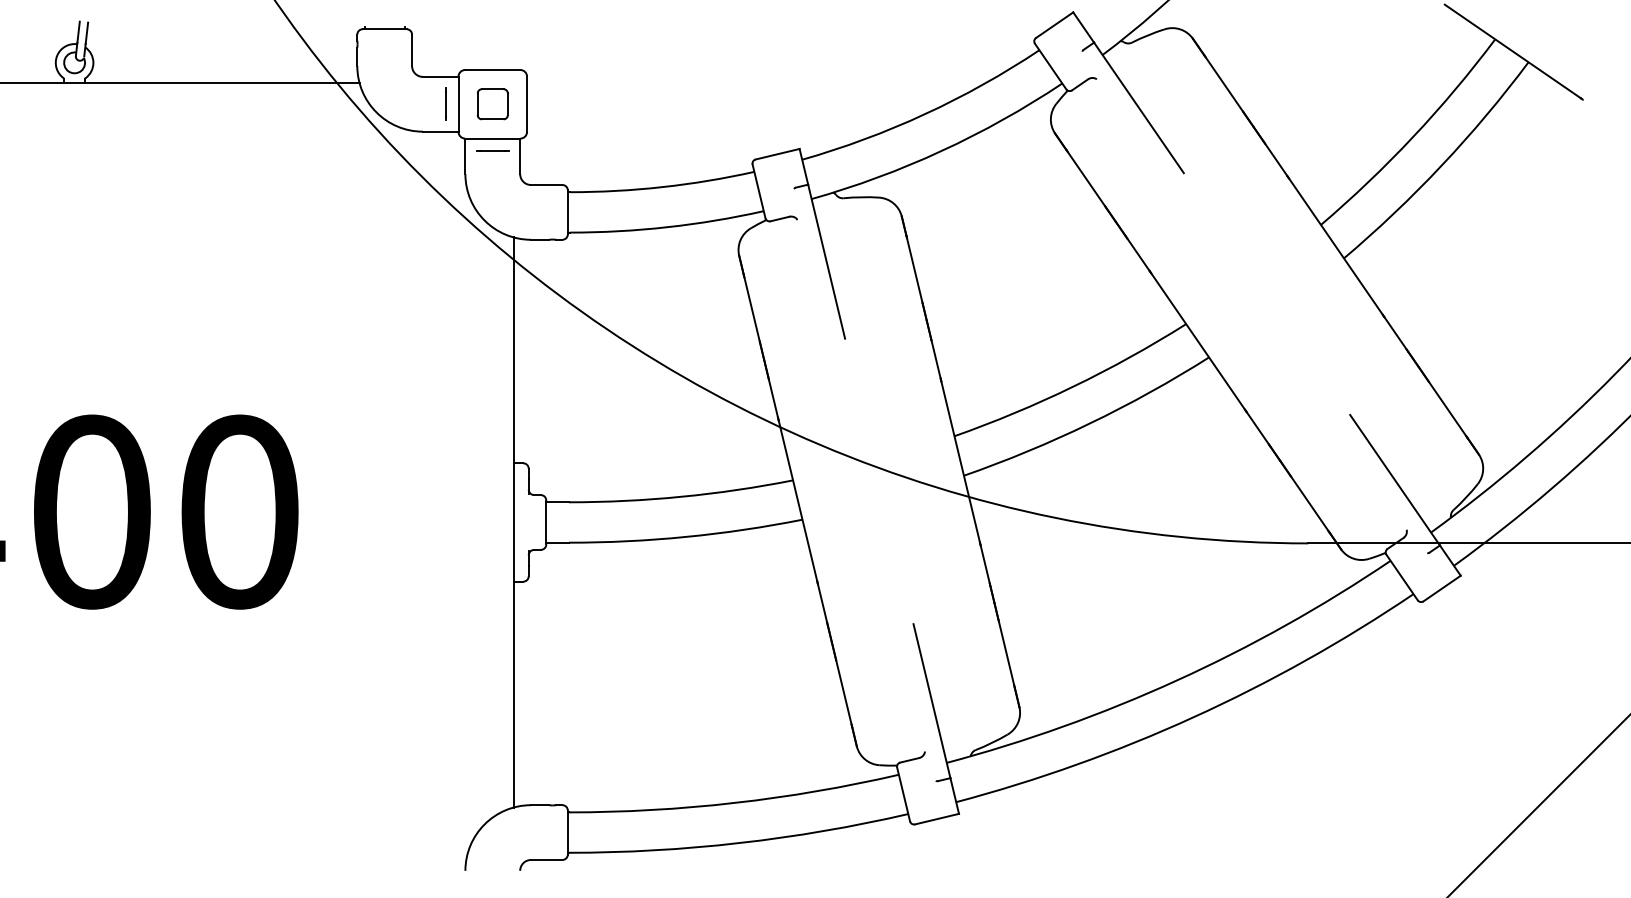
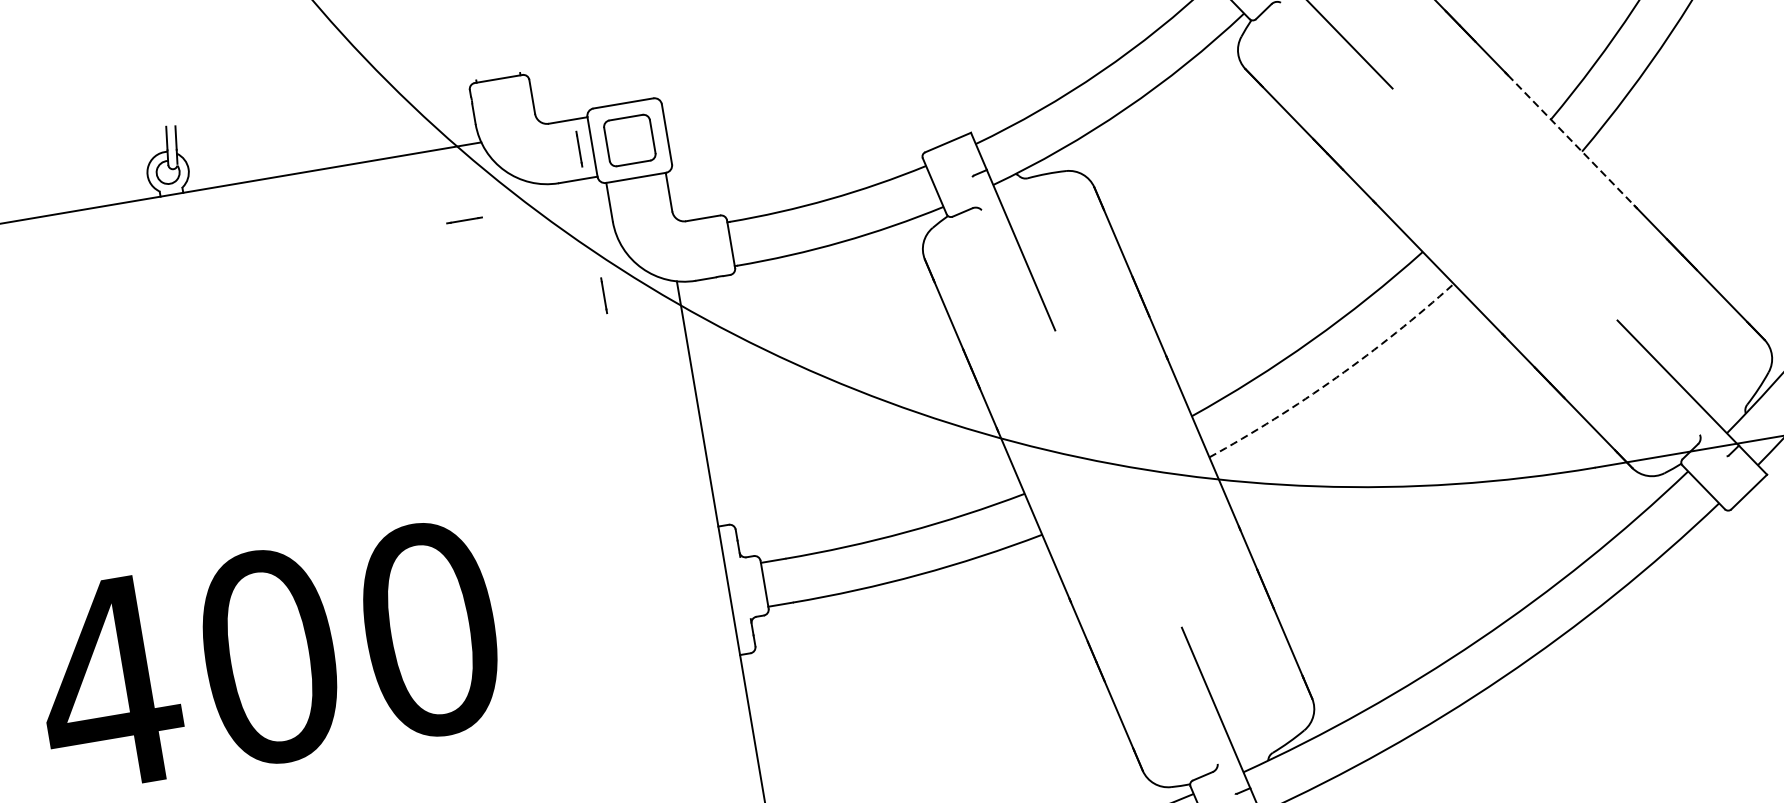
part: (492, 104) -> (629, 140), size x1.4
line: (492, 150) -> (464, 220), moved
line: (445, 238) -> (603, 295), added
line: (1335, 246) -> (1570, 140), solid -> dashed
arc: (1089, 423) -> (1336, 377), solid -> dashed

